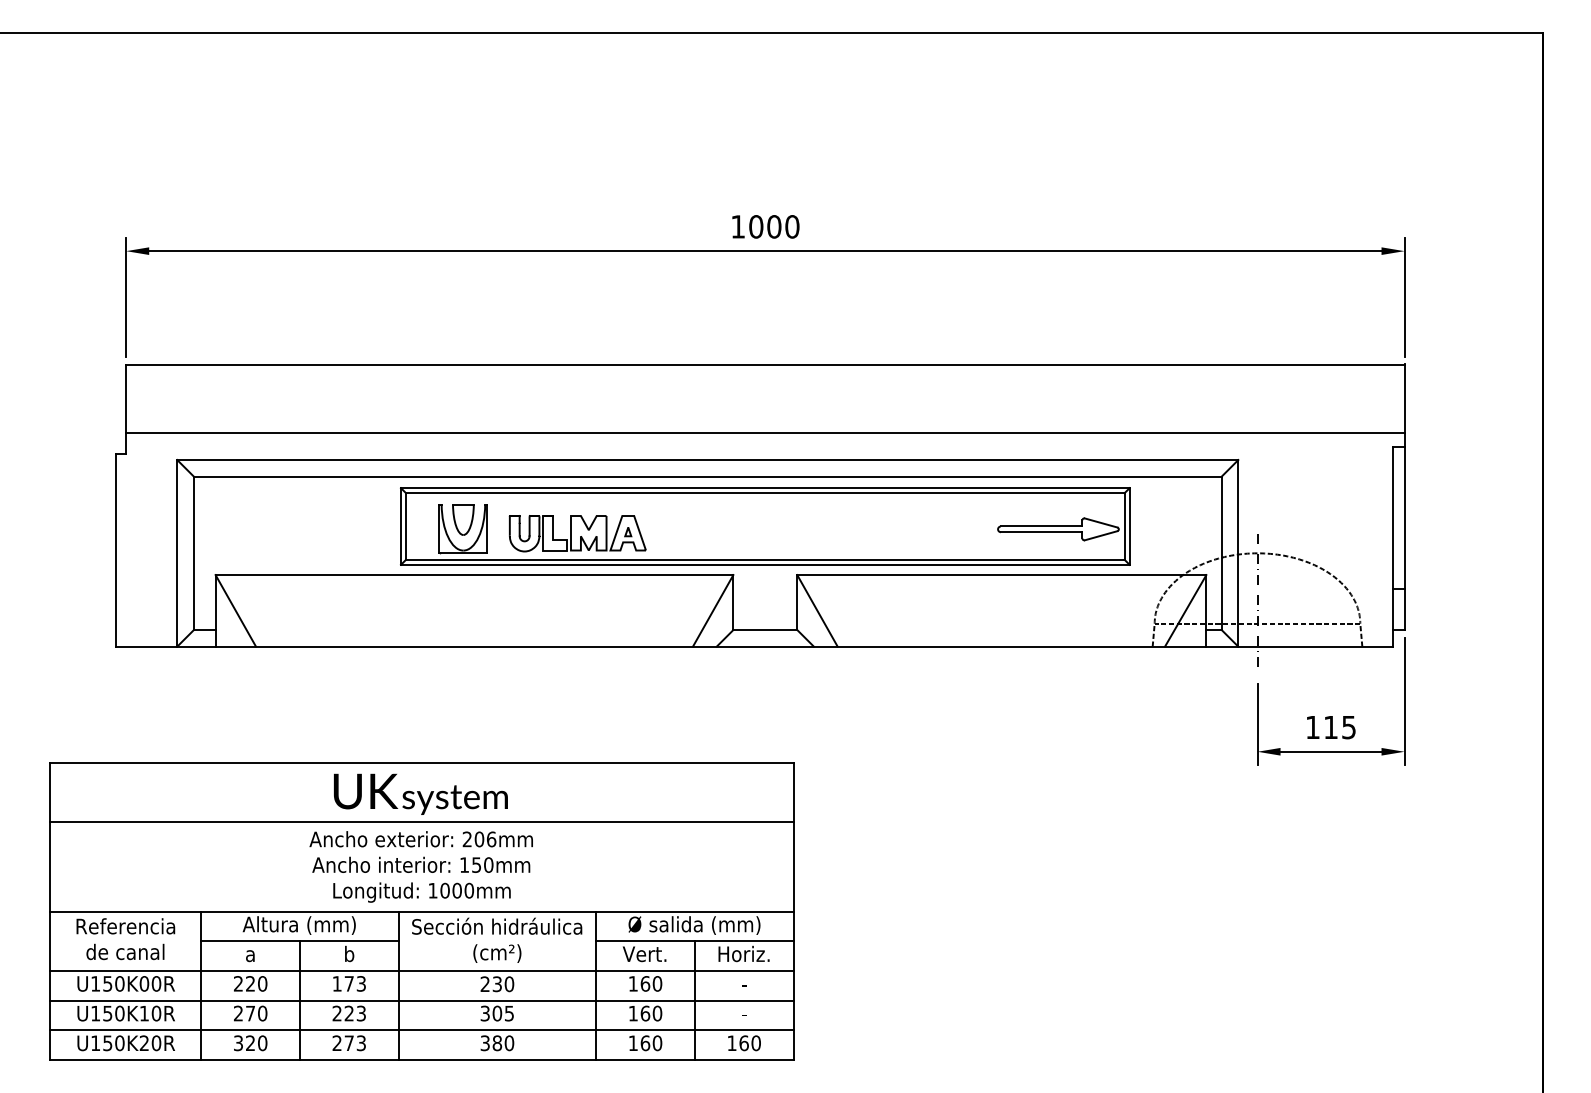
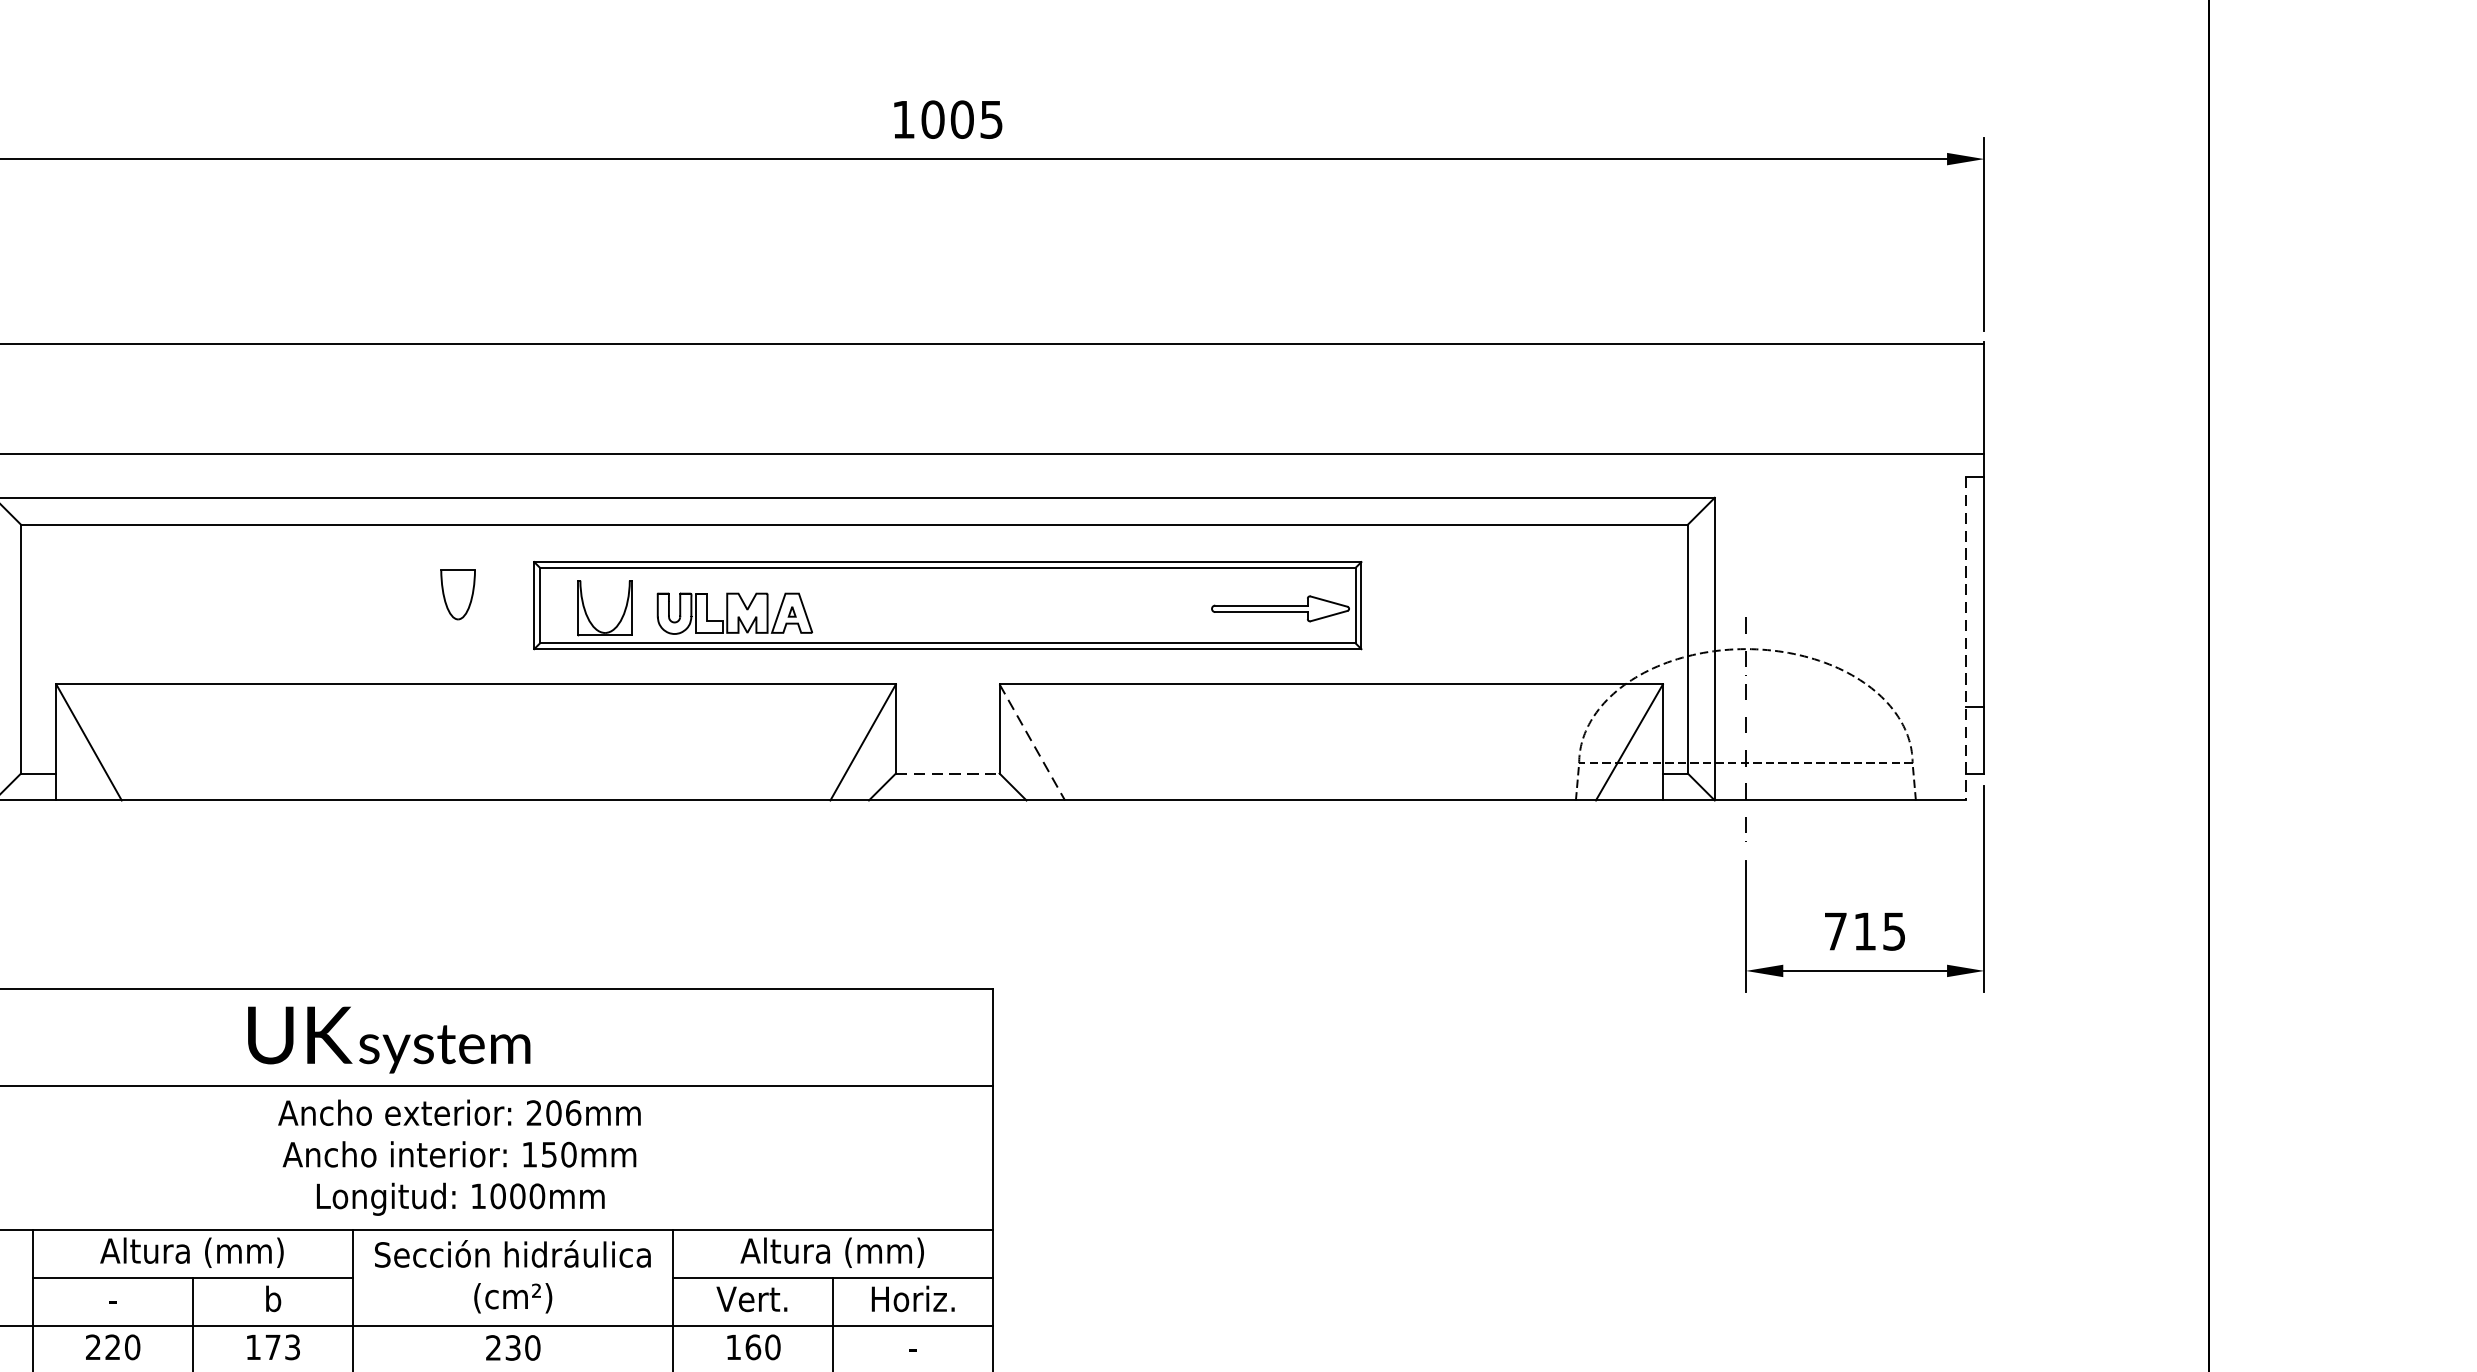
text: (792, 226) -> (991, 119), 1000 -> 1005
part: (765, 526) -> (948, 605), size x0.7
line: (1393, 546) -> (1966, 638), solid -> dashed
line: (817, 611) -> (1032, 743), solid -> dashed
line: (765, 630) -> (948, 774), solid -> dashed
text: (1312, 727) -> (1835, 931), 115 -> 715
text: (420, 866) -> (458, 1156), moved
text: (694, 925) -> (832, 1252), Ø salida (mm) -> Altura (mm)
text: (250, 956) -> (112, 1302), a -> -

